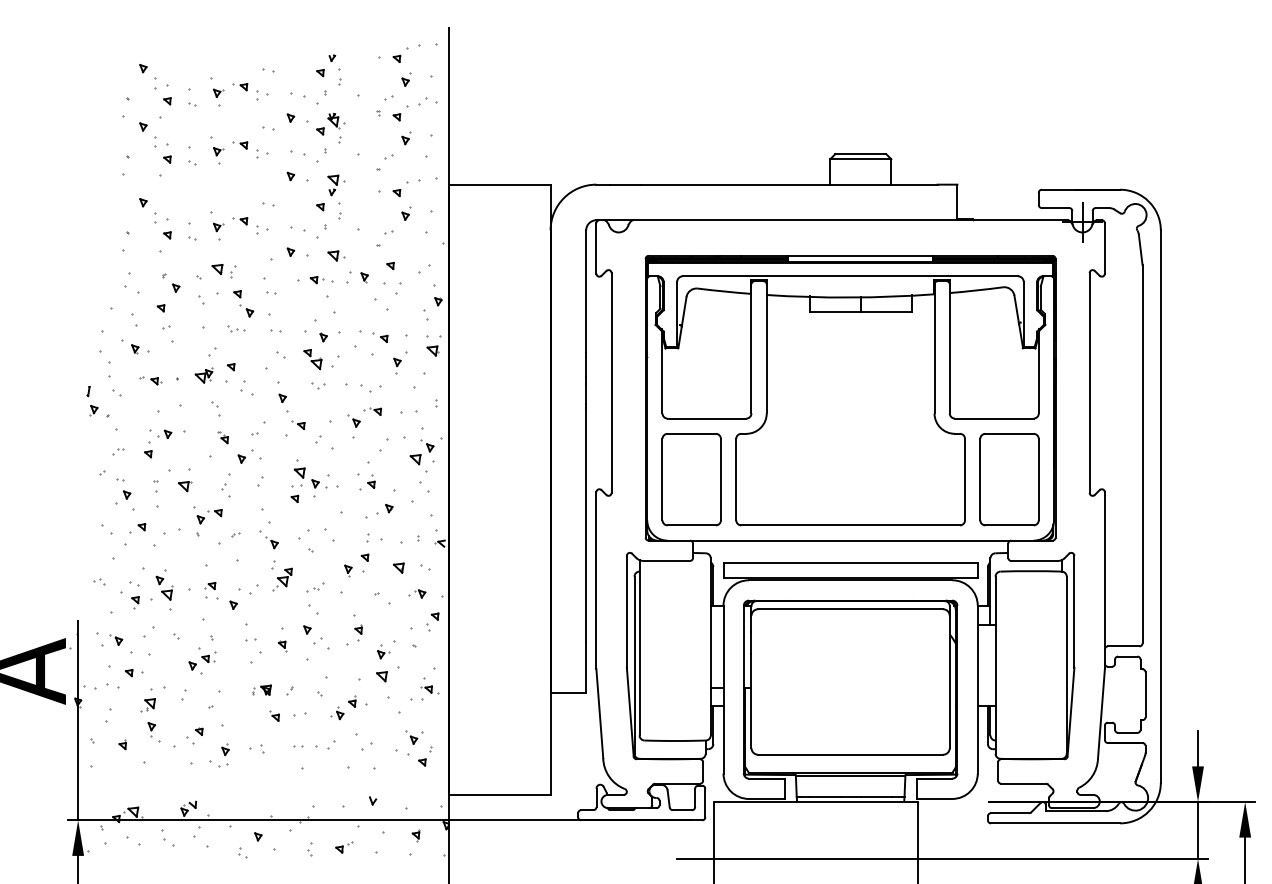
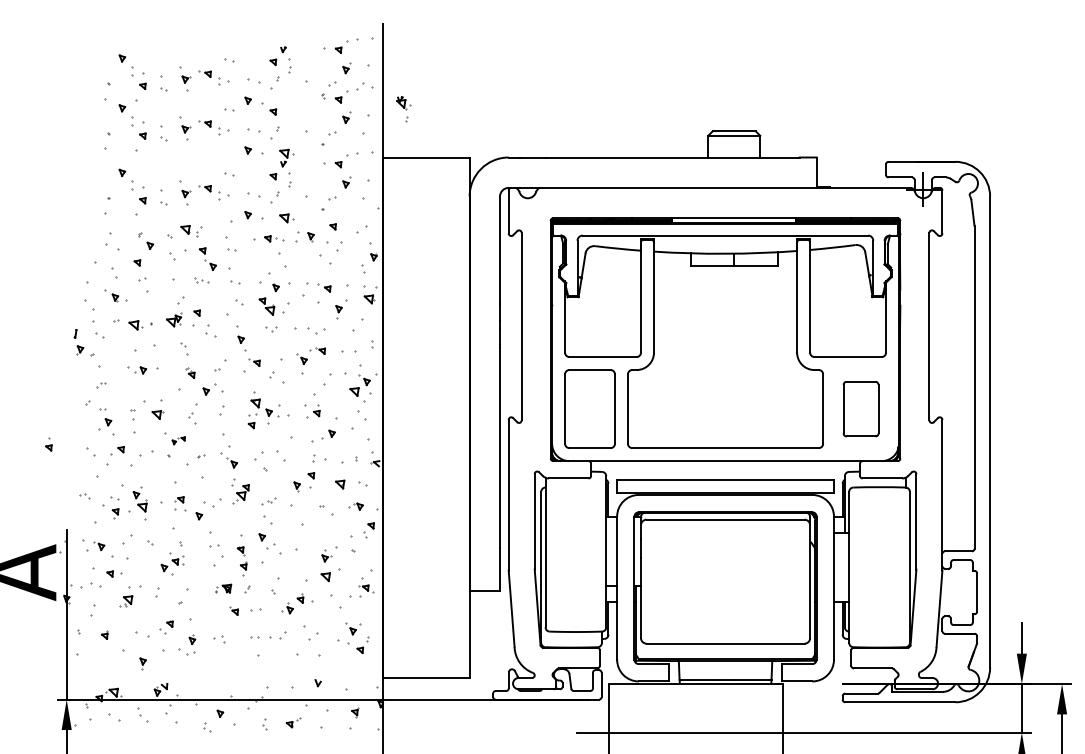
part: (336, 127) -> (403, 108), moved
part: (150, 380) -> (128, 324), size x1.6
part: (148, 449) -> (49, 443), moved
part: (1009, 479) -> (861, 408), size x0.7
part: (209, 516) -> (178, 440), size x0.6
part: (358, 632) -> (243, 568), moved
part: (151, 729) -> (142, 664), moved

